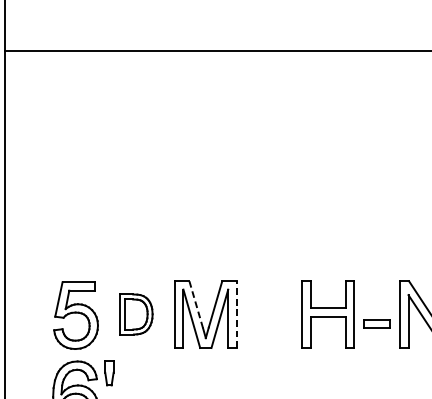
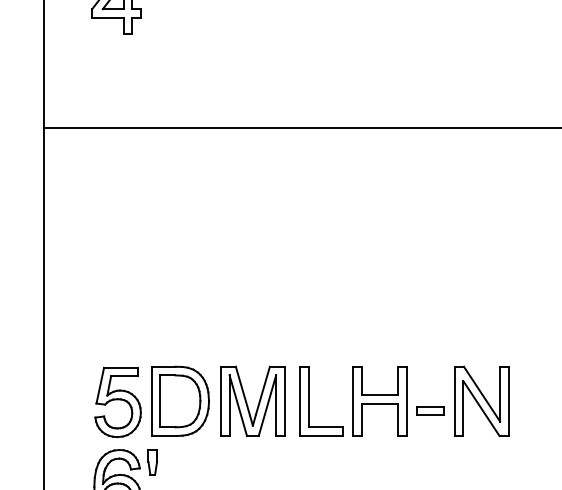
line: (195, 304) -> (242, 390), dashed -> solid
part: (136, 313) -> (180, 400), size x1.67
line: (236, 314) -> (284, 401), dashed -> solid
part: (260, 314) -> (309, 401), added

